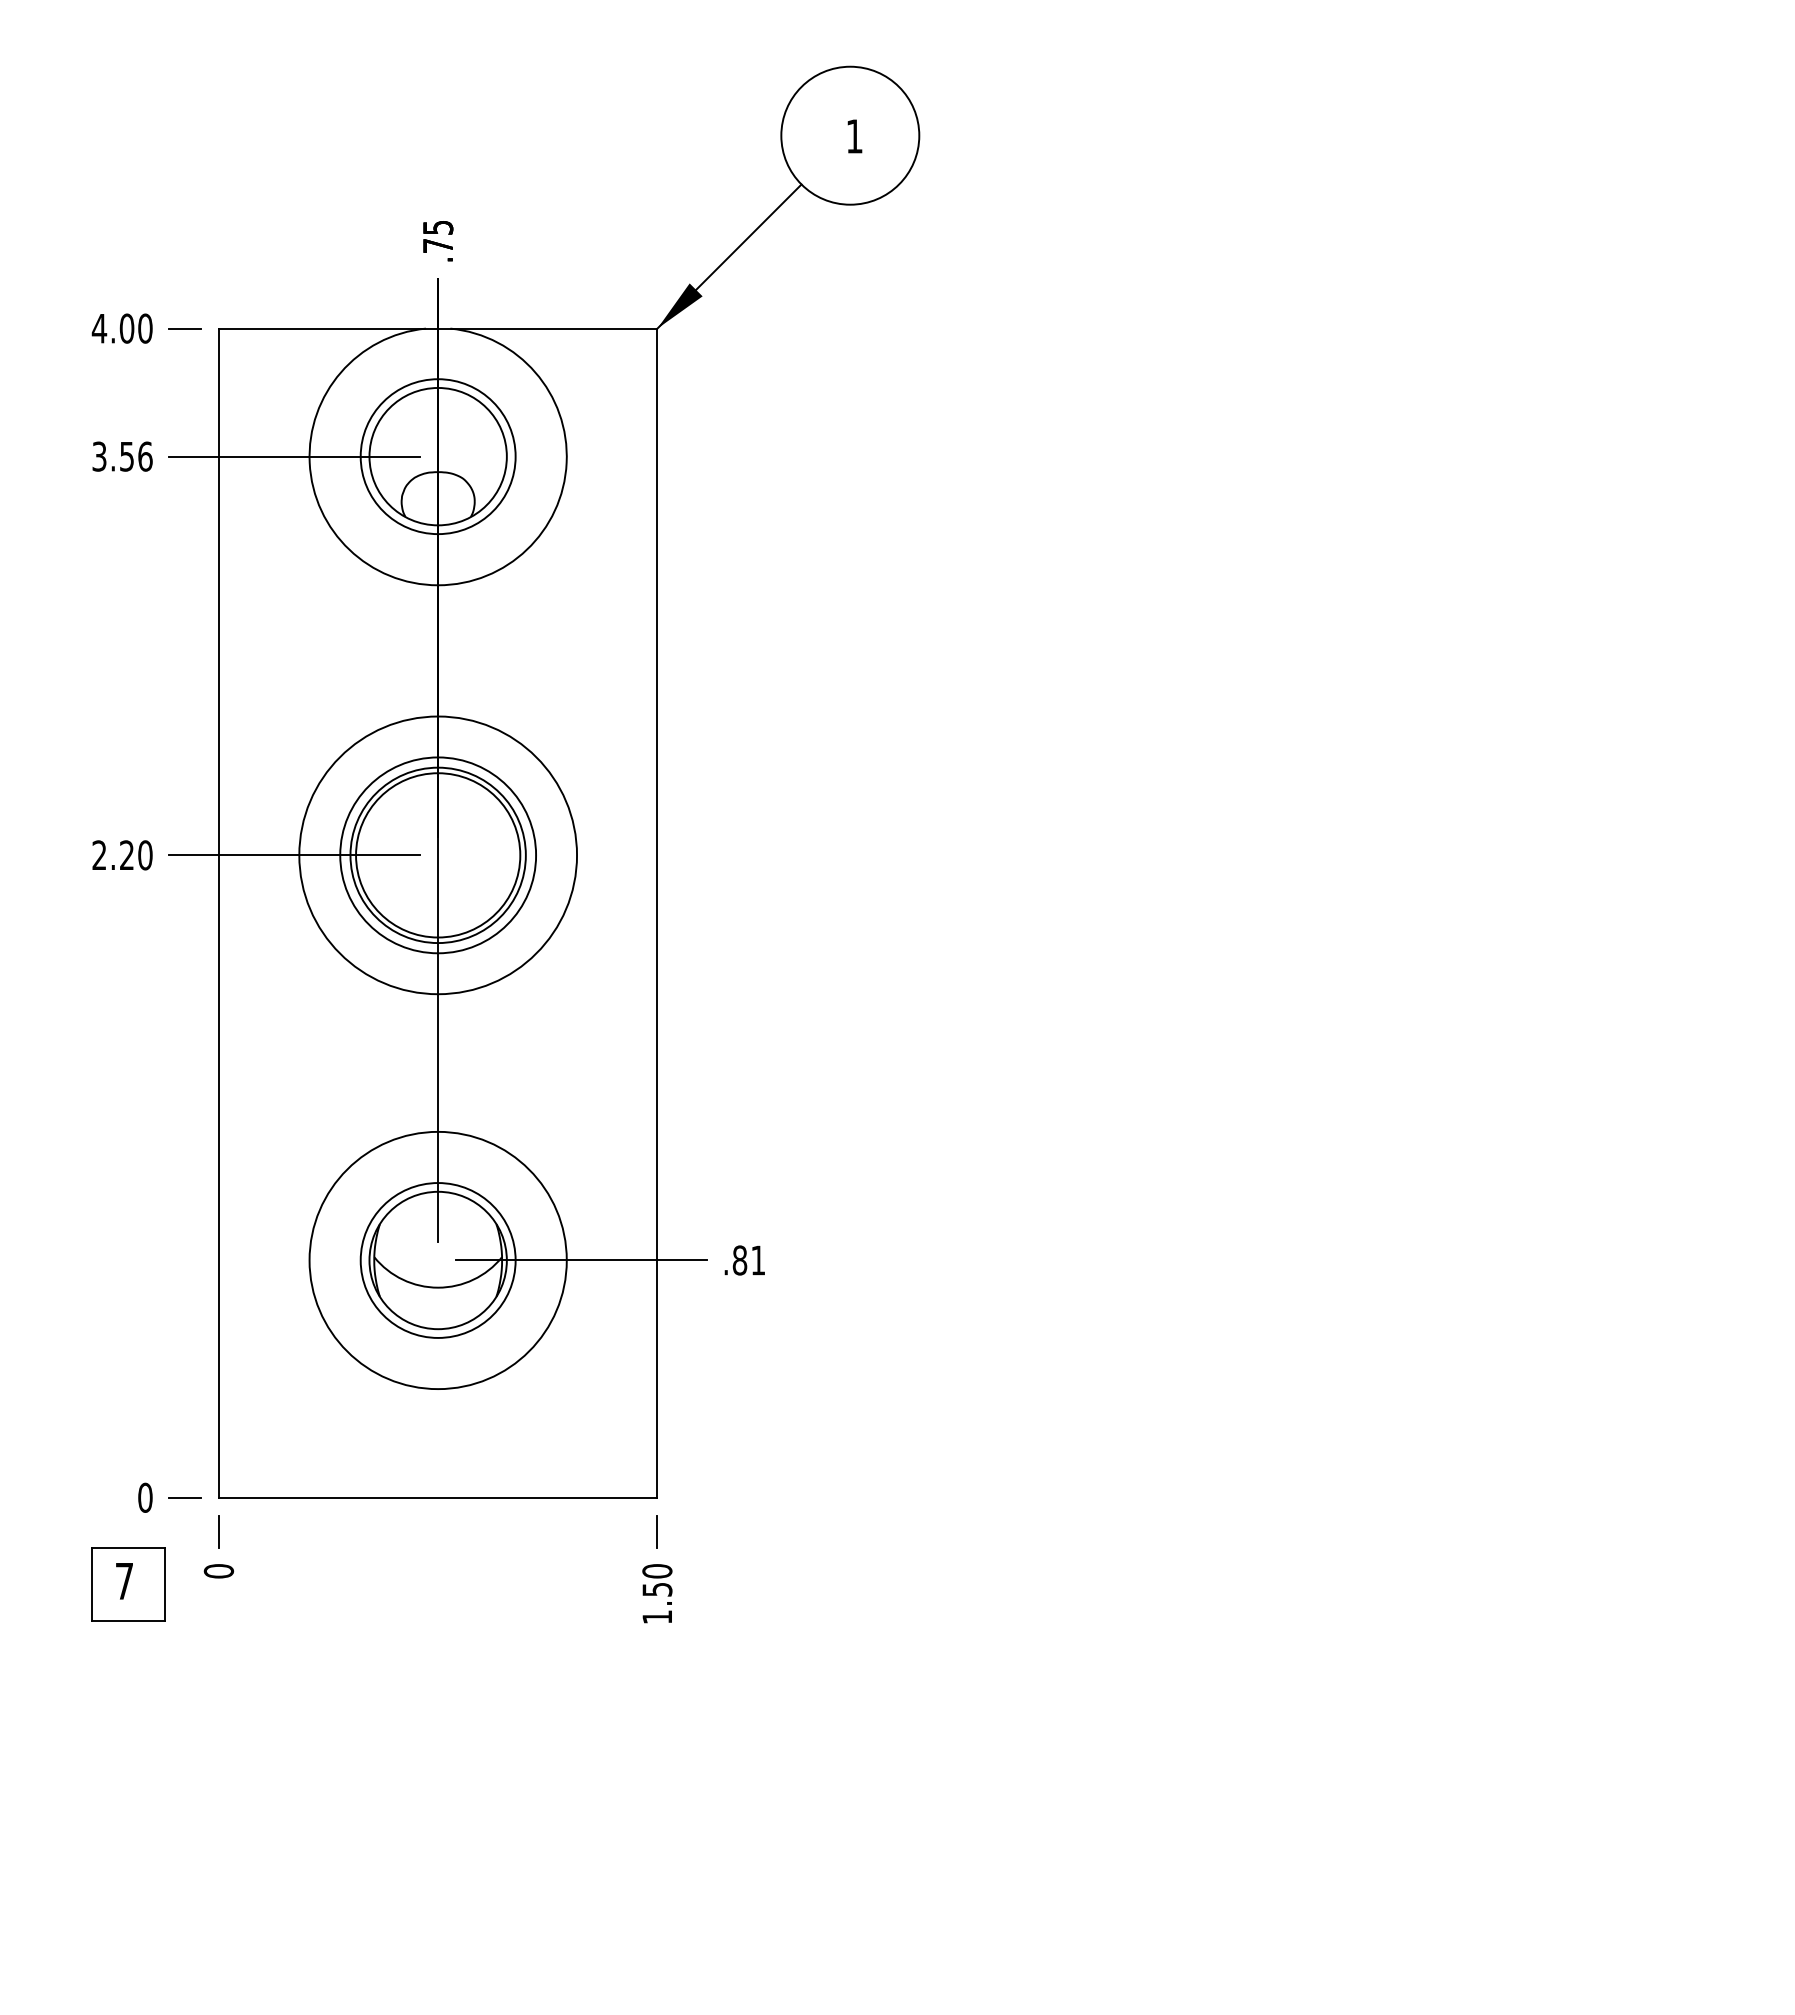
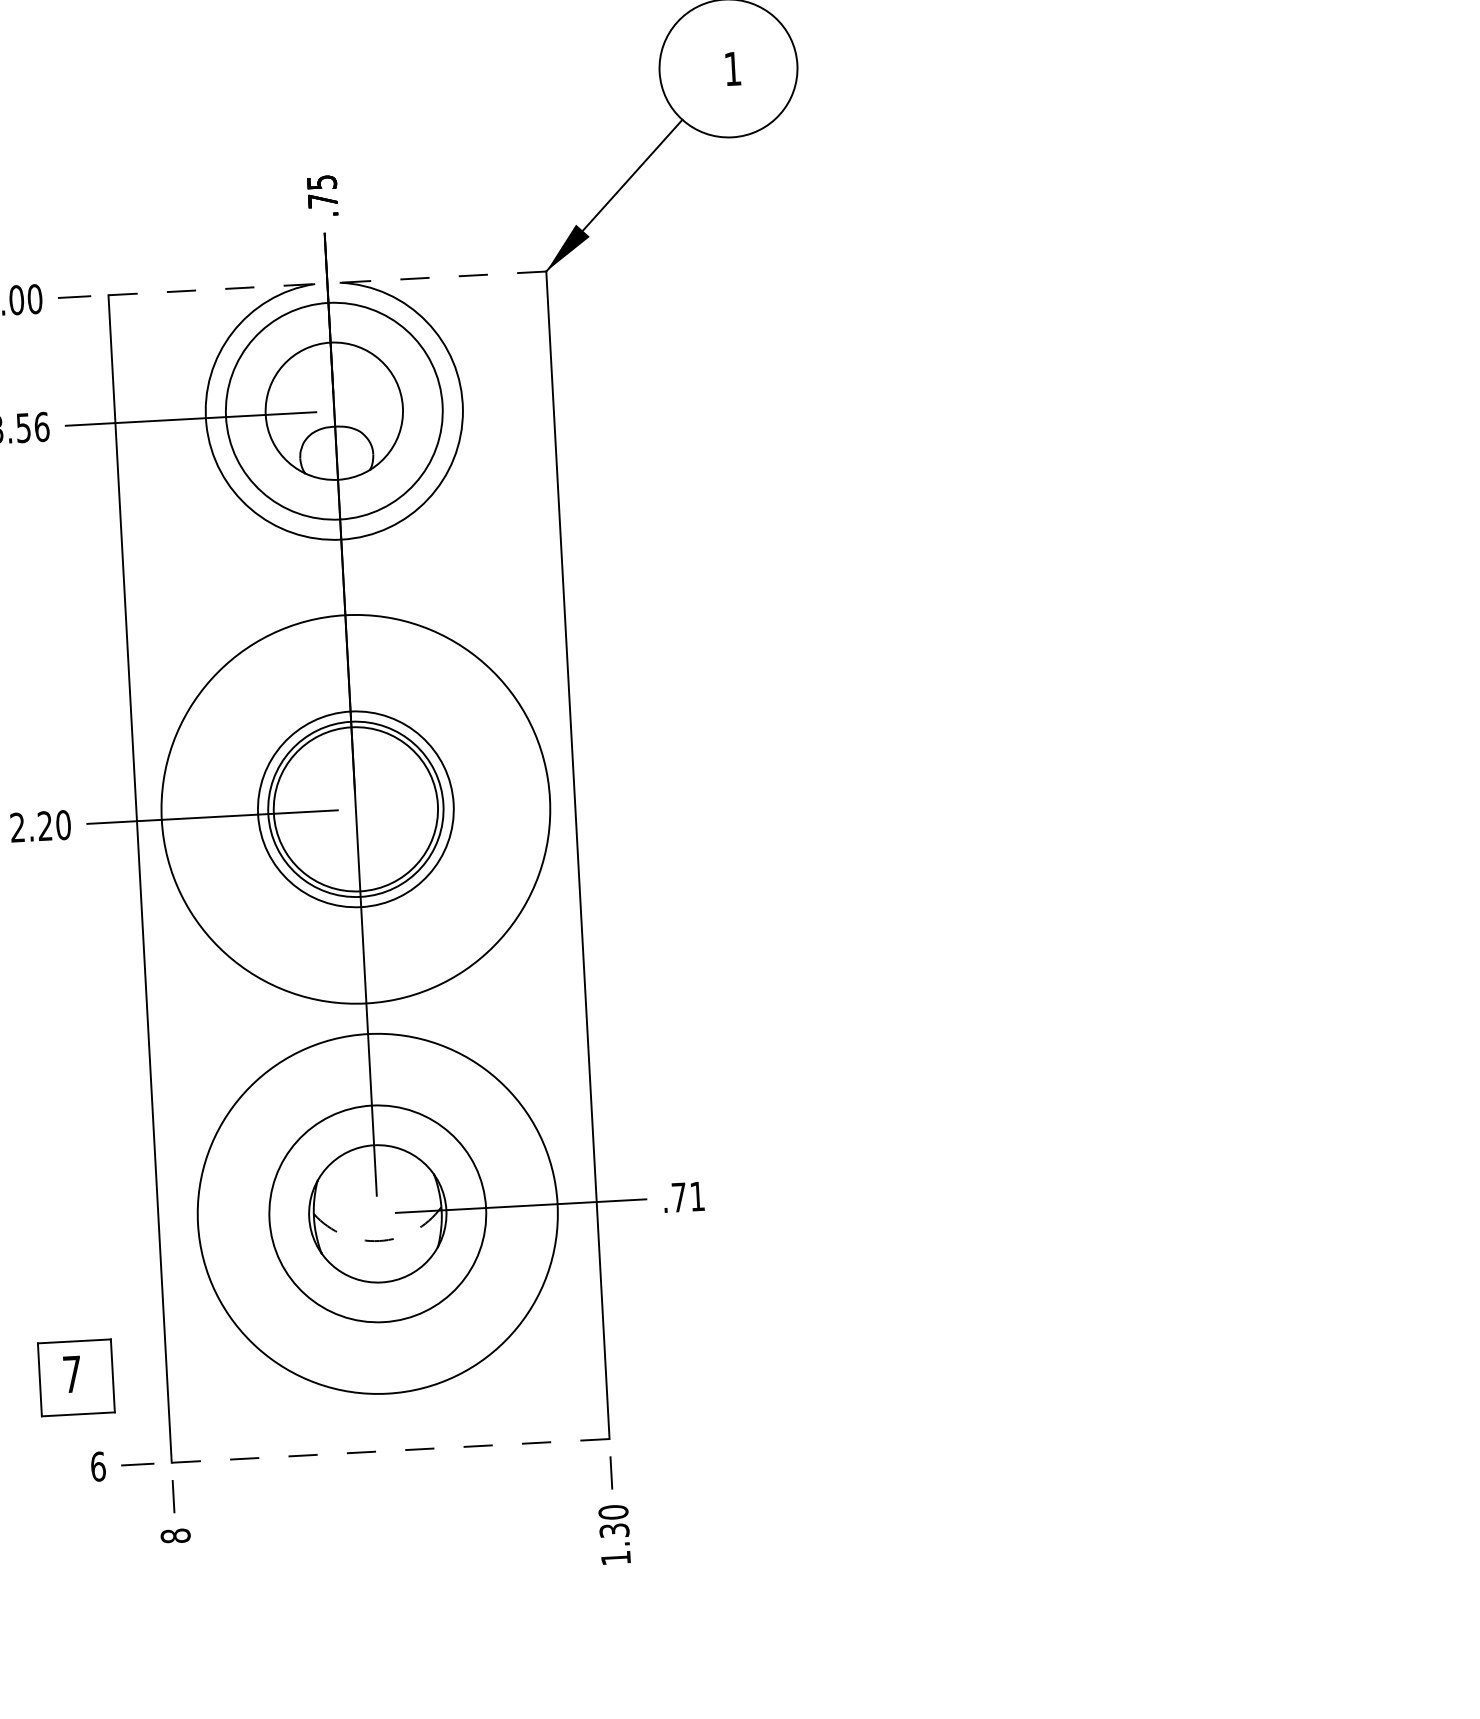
line: (438, 328) -> (327, 283), solid -> dashed
circle: (437, 456) -> (333, 411), size x1.4
circle: (438, 855) -> (356, 809), size x1.4
circle: (437, 1260) -> (377, 1213), size x1.4
circle: (437, 1260) -> (377, 1213), size x1.4
text: (739, 1260) -> (678, 1197), .81 -> .71
arc: (438, 1287) -> (379, 1240), solid -> dashed
text: (145, 1497) -> (98, 1466), 0 -> 6
line: (438, 1497) -> (390, 1450), solid -> dashed
text: (218, 1571) -> (175, 1536), 0 -> 8
part: (128, 1584) -> (76, 1377), moved
text: (656, 1589) -> (613, 1530), 1.50 -> 1.30

